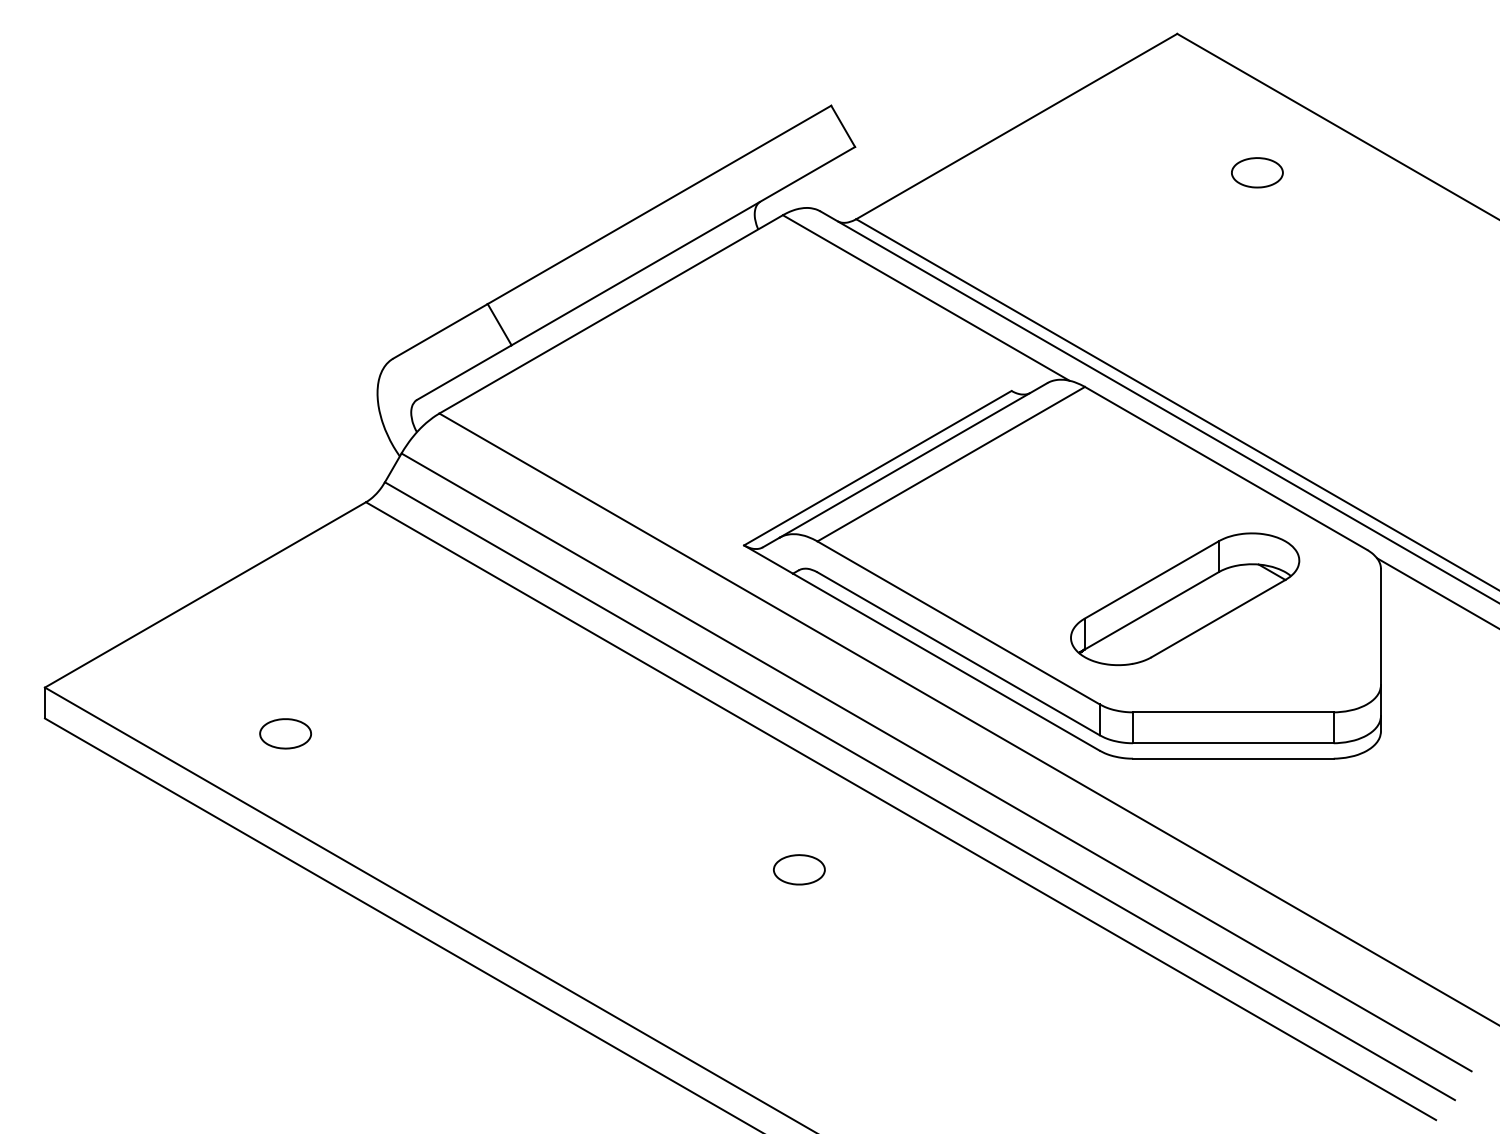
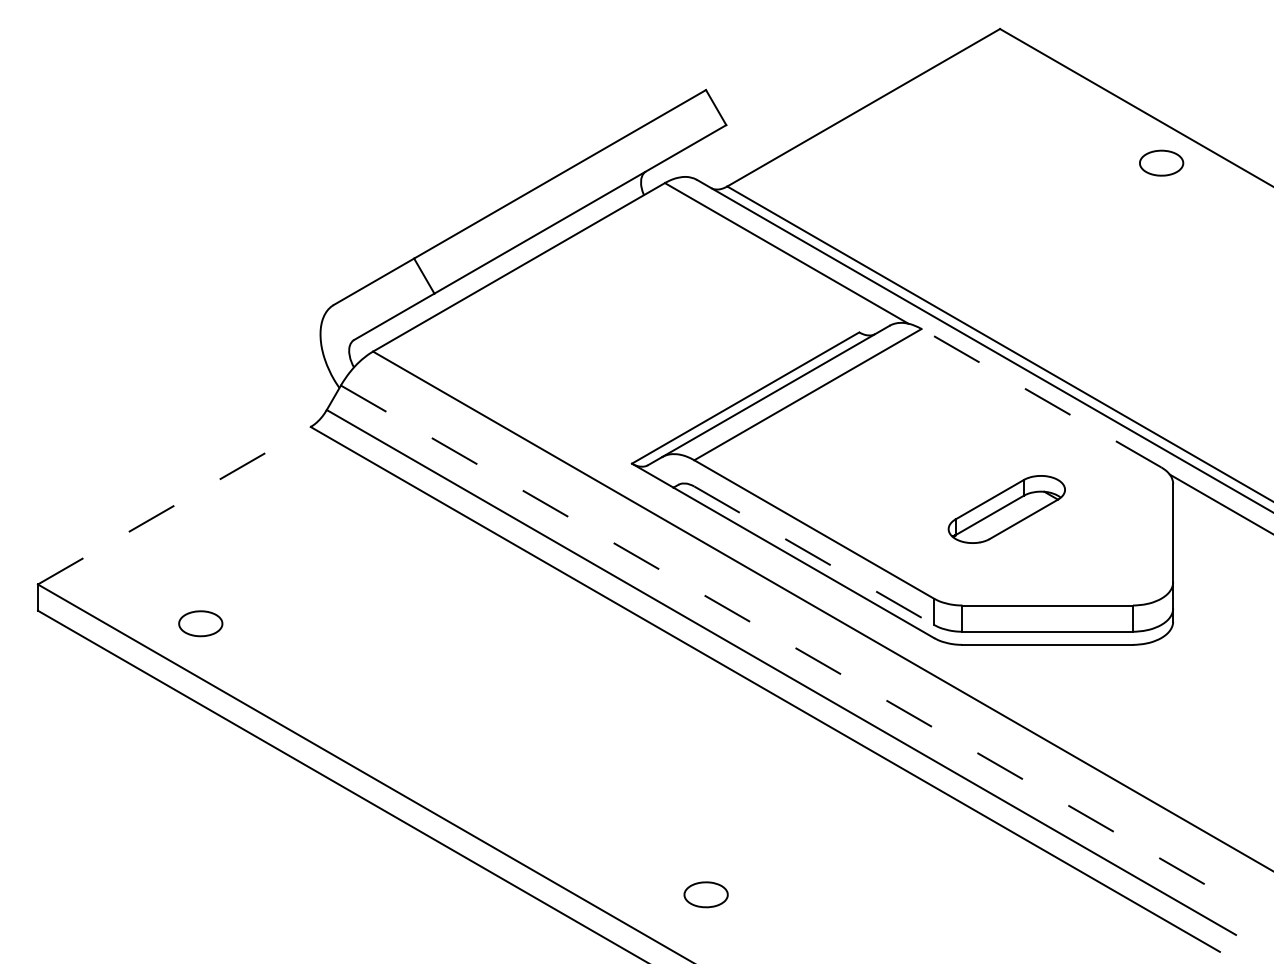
part: (1257, 172) -> (1161, 162), moved
line: (1226, 468) -> (1041, 398), solid -> dashed
line: (205, 594) -> (174, 505), solid -> dashed
part: (1185, 599) -> (1007, 509), size x0.6
line: (958, 653) -> (814, 555), solid -> dashed
part: (285, 733) -> (200, 623), moved
line: (936, 762) -> (795, 648), solid -> dashed
part: (799, 869) -> (706, 894), moved

